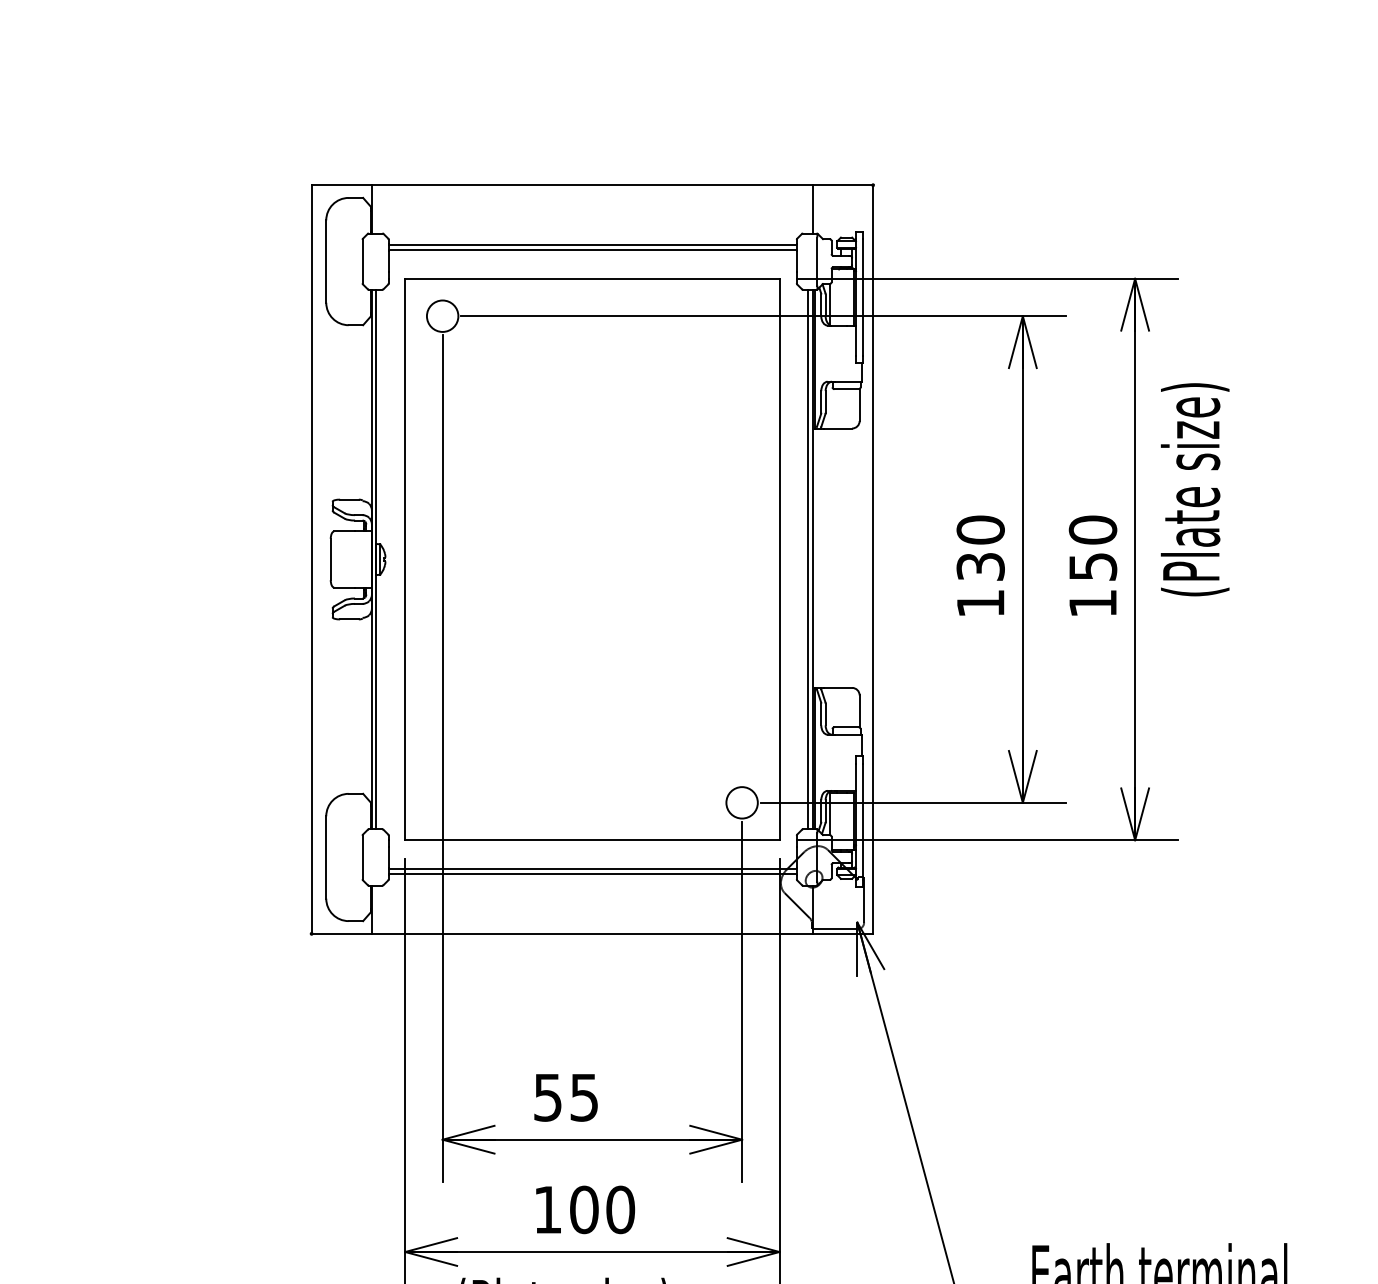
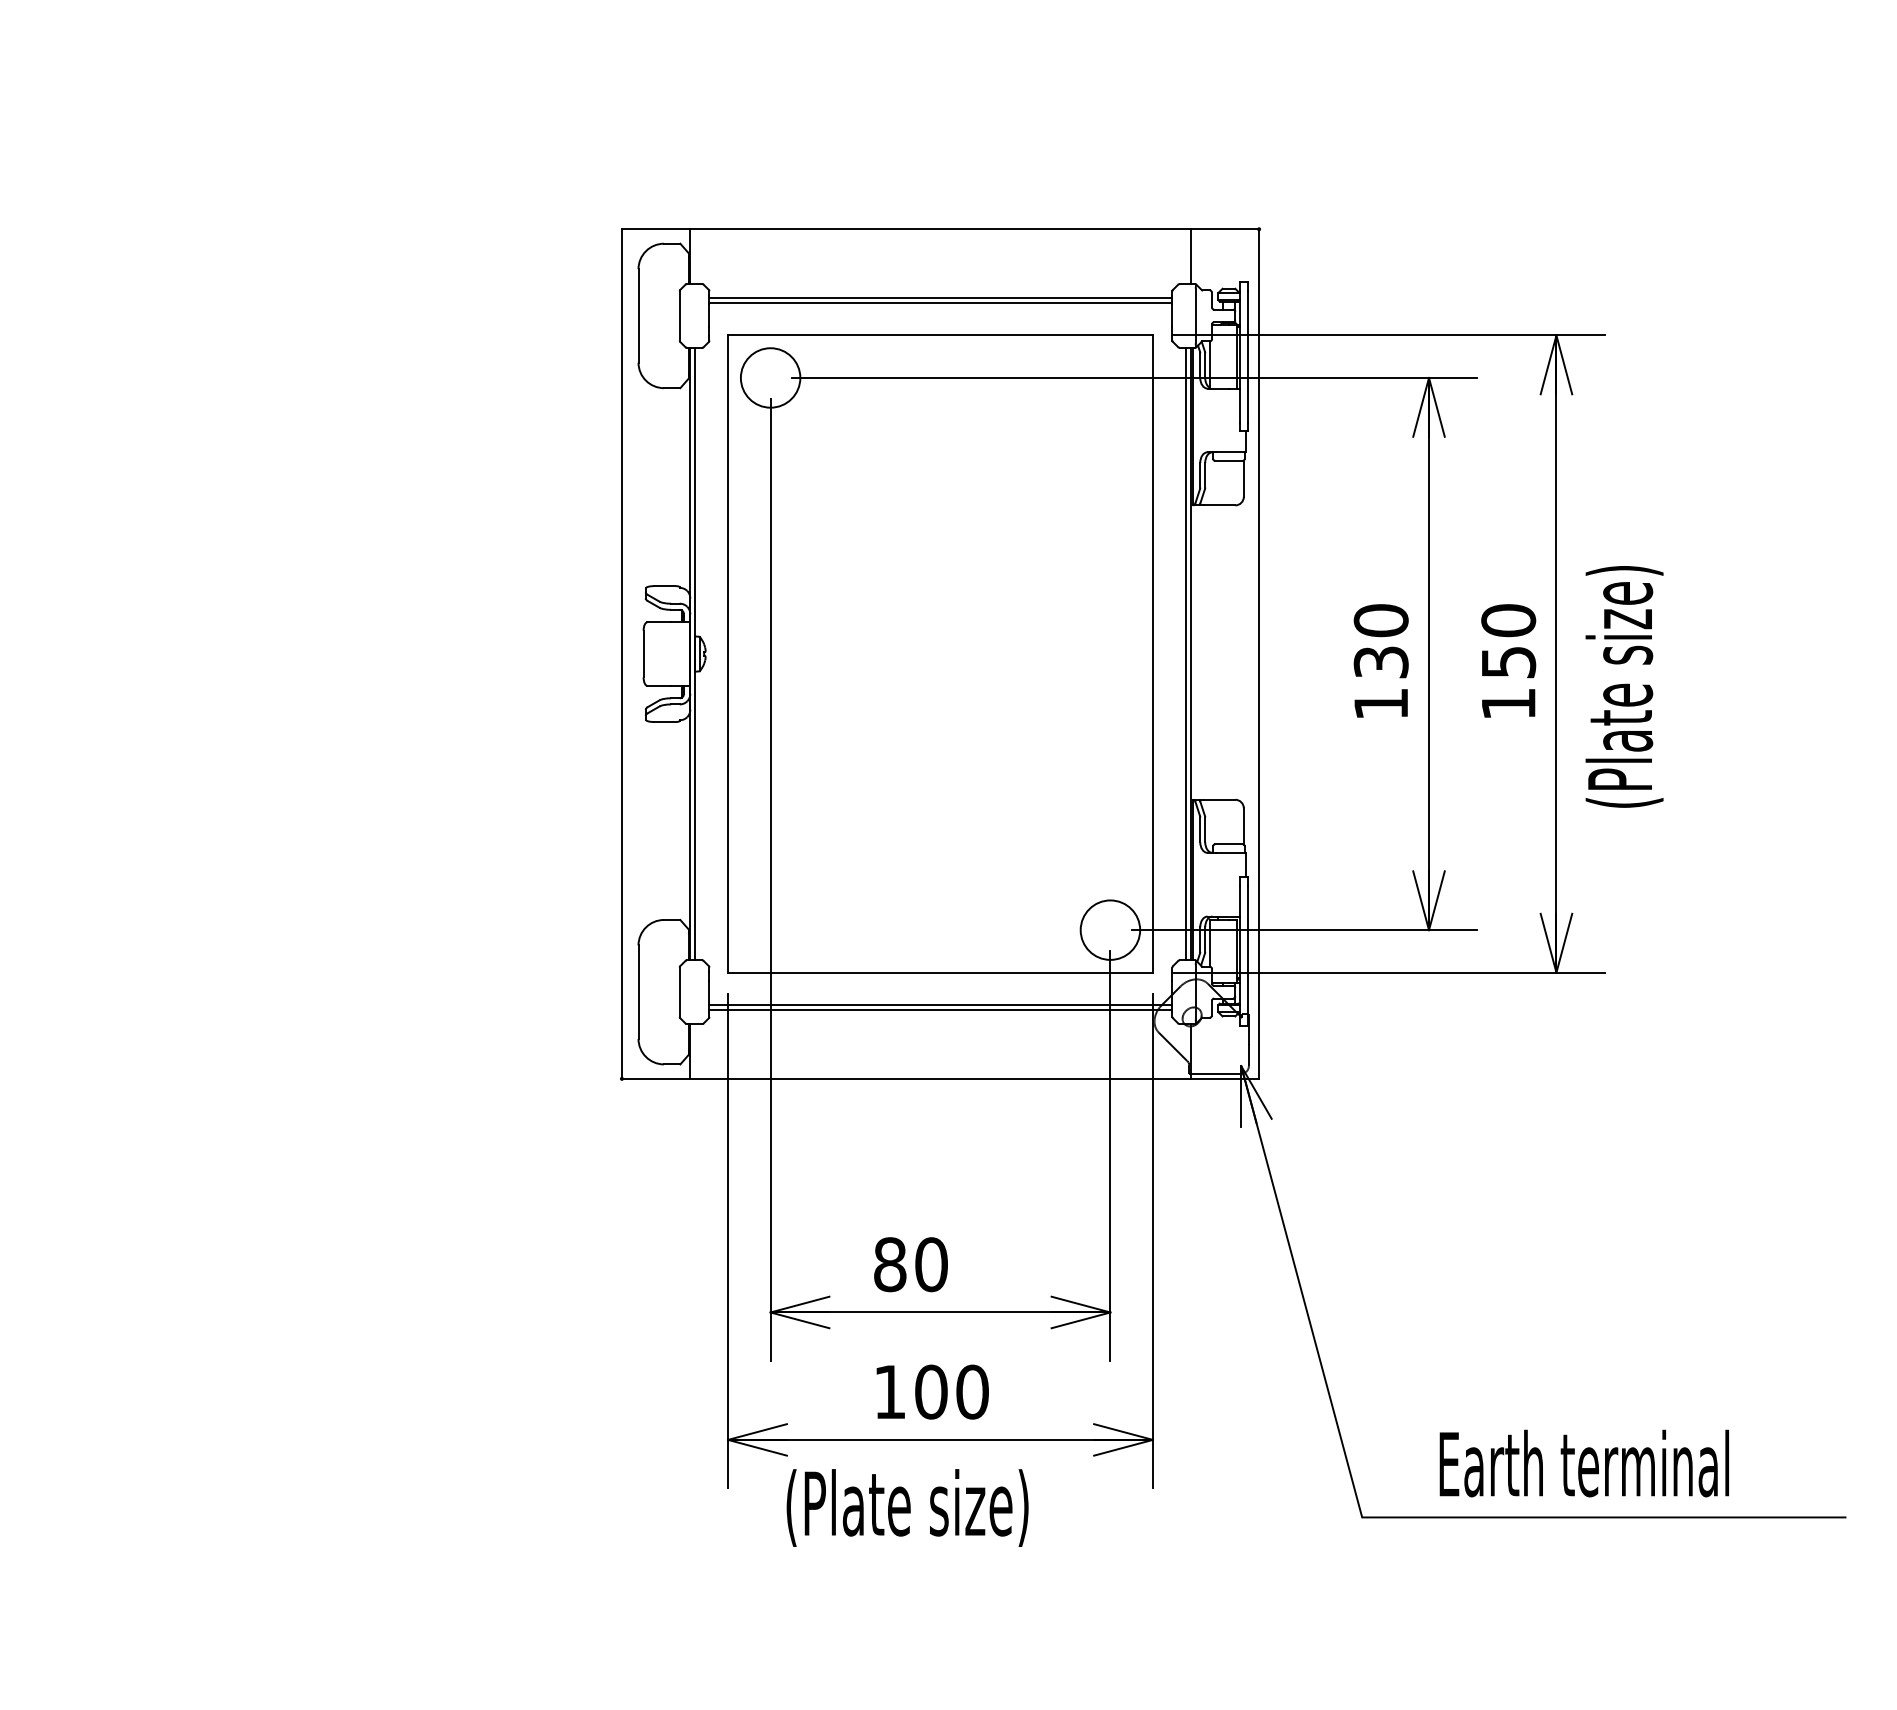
circle: (442, 315) -> (770, 377), size x1.67
text: (1195, 489) -> (1624, 686), moved
circle: (742, 802) -> (1110, 929), size x1.67
text: (565, 1097) -> (910, 1264), 55 -> 80

